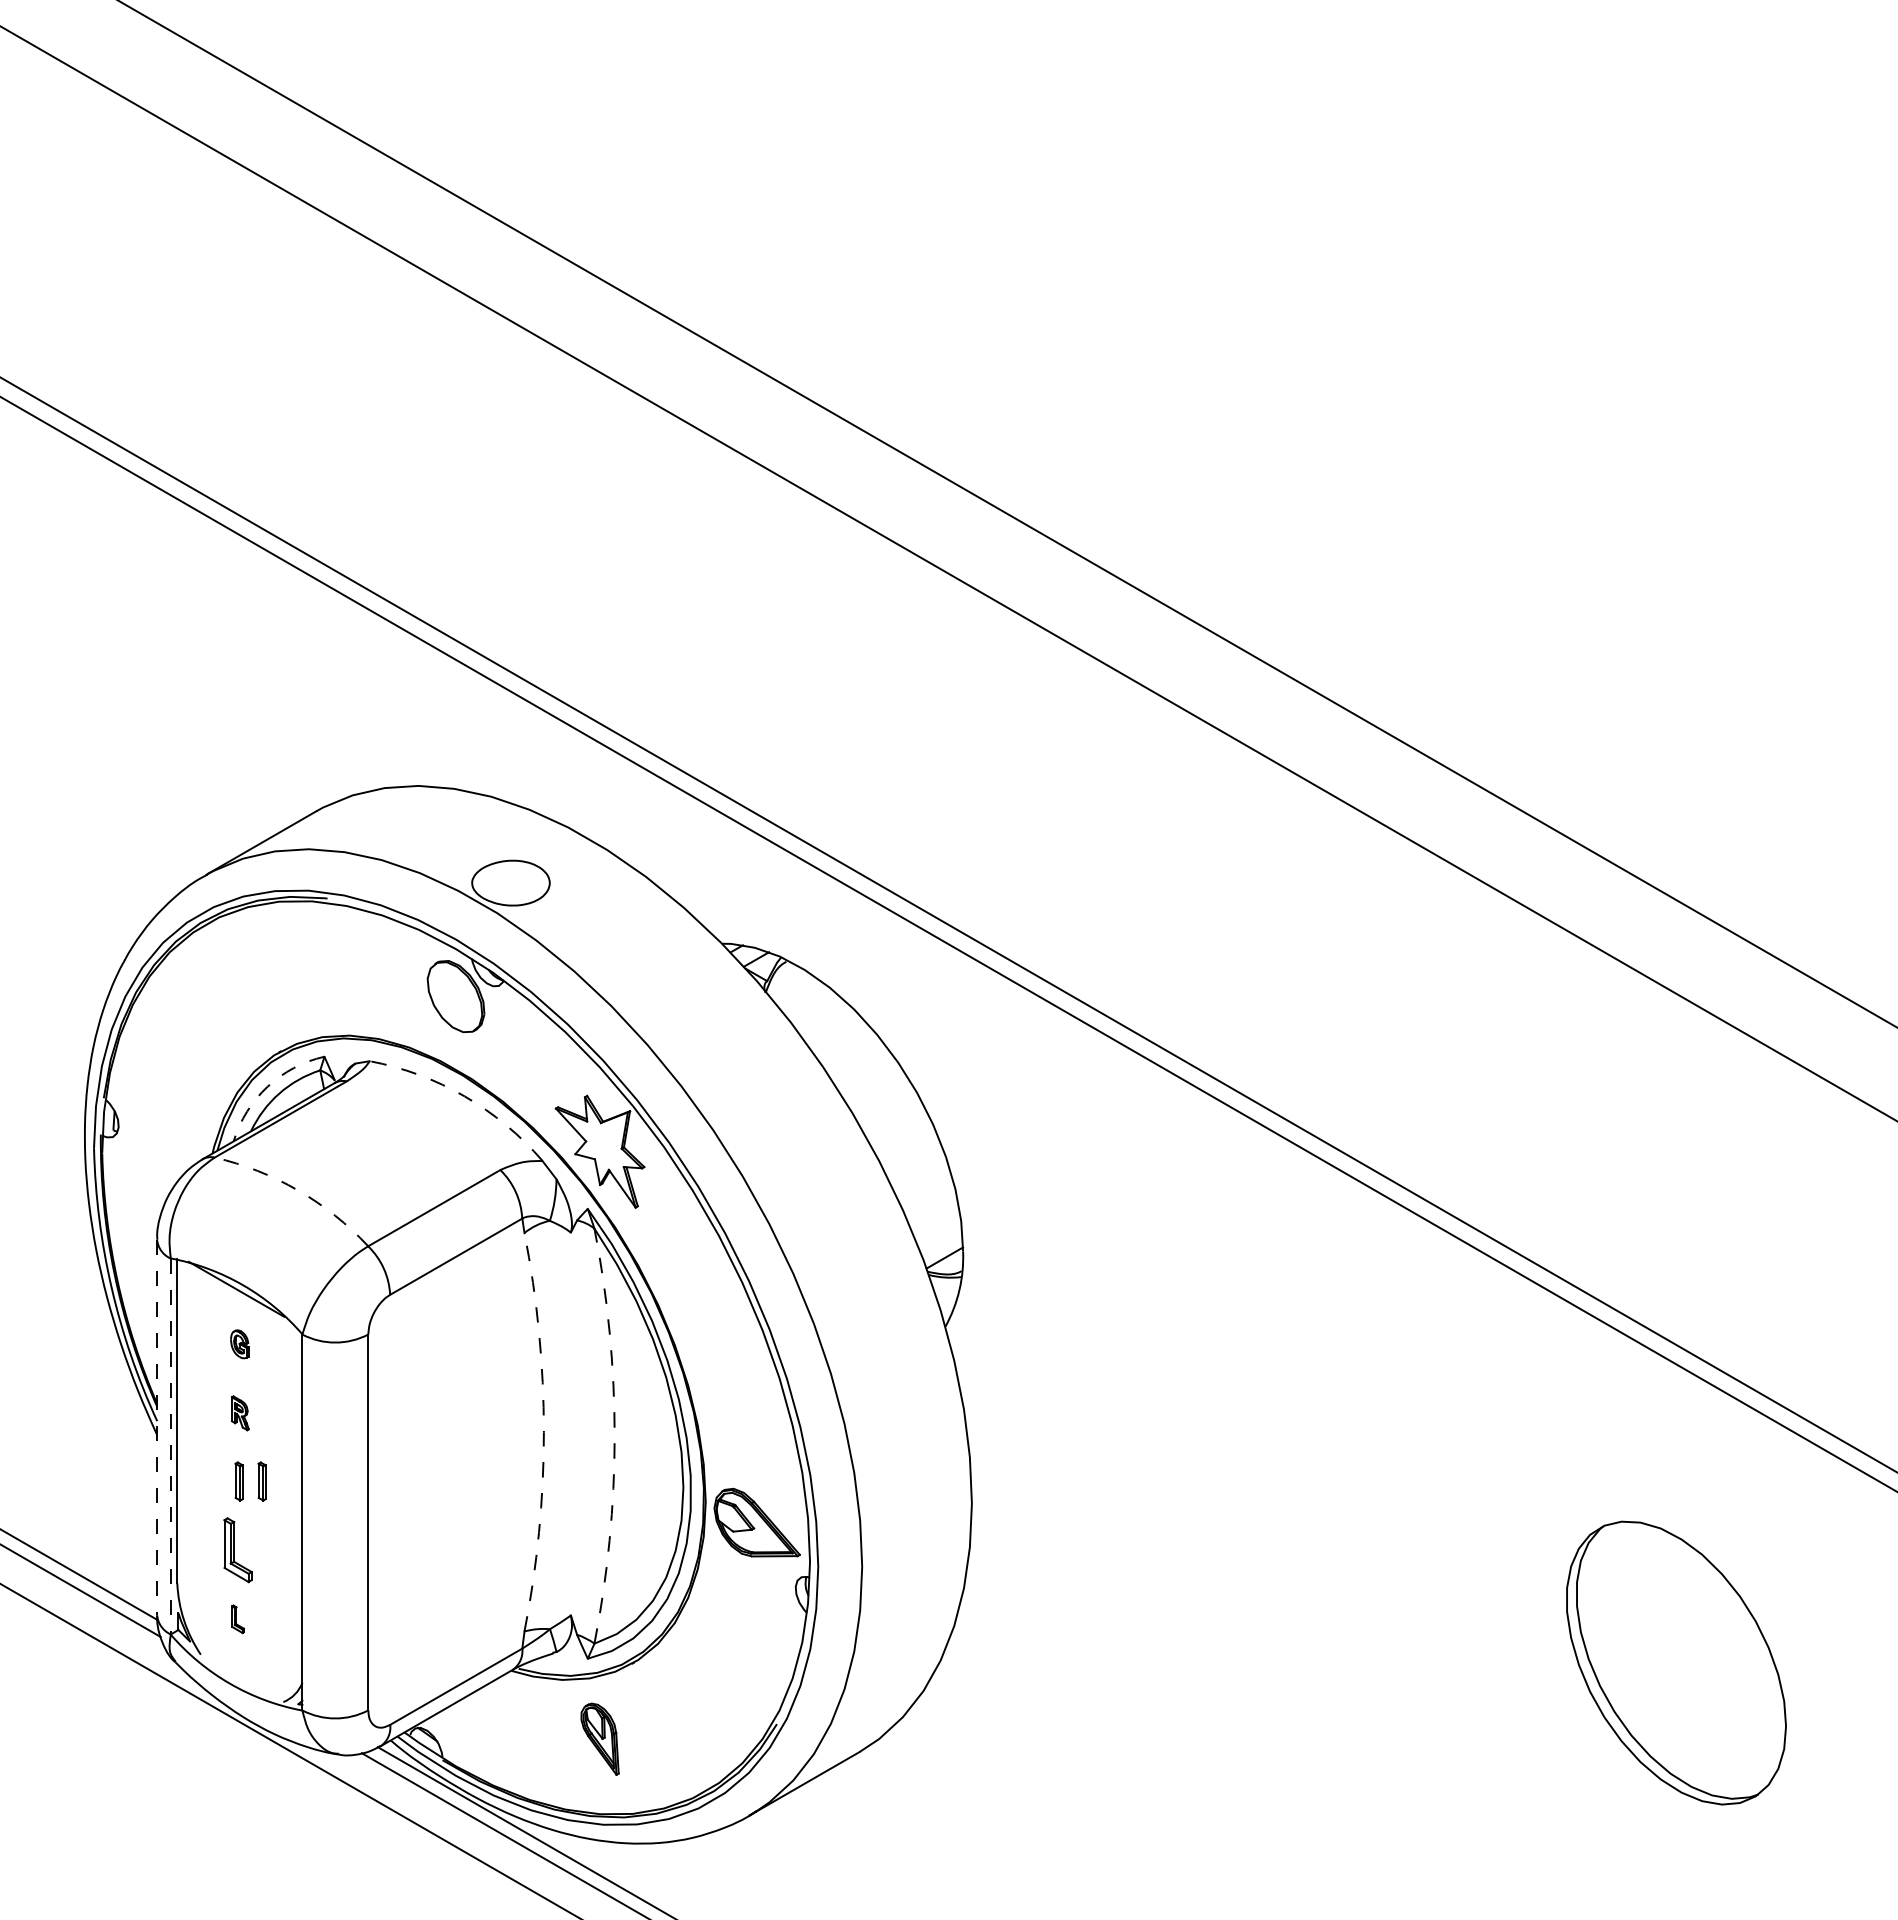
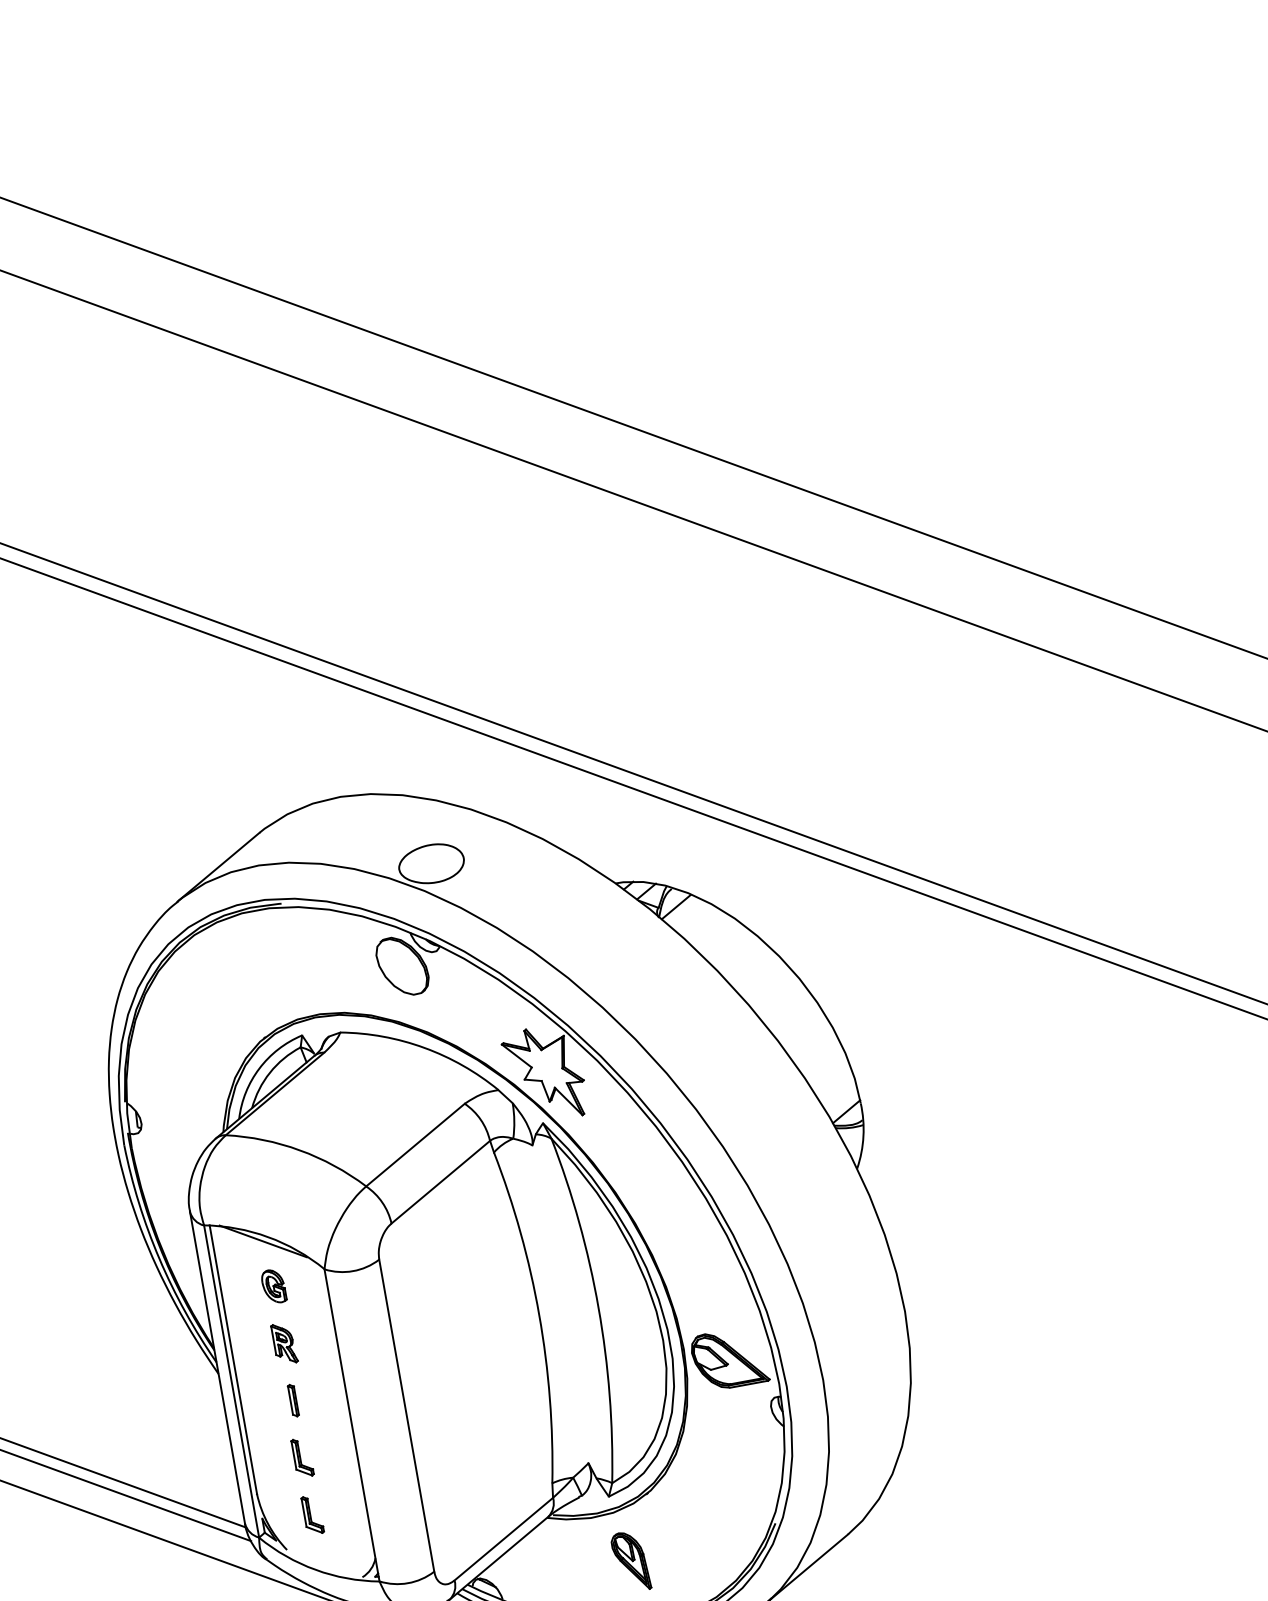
line: (787, 983) -> (675, 906), added
arc: (267, 1086) -> (259, 1068), dashed -> solid
arc: (464, 1096) -> (424, 1047), dashed -> solid
arc: (298, 1190) -> (300, 1150), dashed -> solid
part: (239, 1344) -> (273, 1286), size x1.43
part: (240, 1413) -> (284, 1343), size x1.43
line: (157, 1427) -> (217, 1367), dashed -> solid
arc: (543, 1432) -> (538, 1315), dashed -> solid
arc: (614, 1436) -> (598, 1308), dashed -> solid
line: (170, 1446) -> (231, 1381), dashed -> solid
part: (261, 1481) -> (312, 1397), removed
part: (237, 1549) -> (302, 1457), size x0.71
part: (237, 1619) -> (312, 1515), size x1.67

